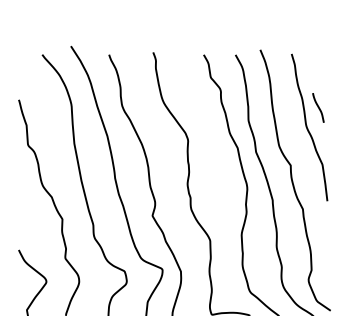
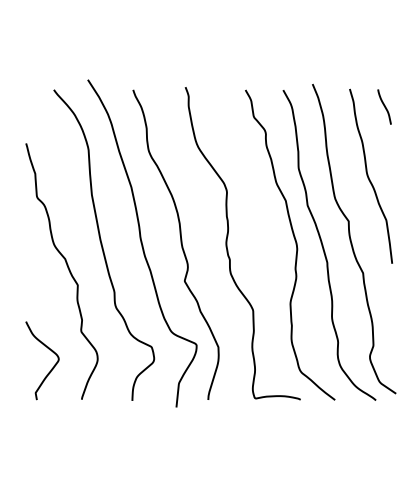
curve: (318, 107) -> (384, 106), moved

